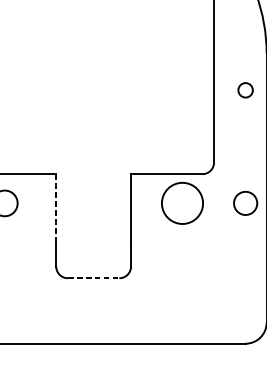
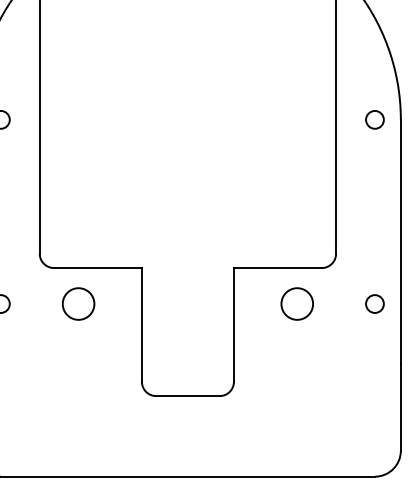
circle: (245, 90) -> (374, 119), moved
circle: (182, 202) -> (297, 303), size x0.62
circle: (245, 202) -> (374, 303), size x0.62
line: (55, 207) -> (141, 309), dashed -> solid
line: (93, 278) -> (187, 396), dashed -> solid

